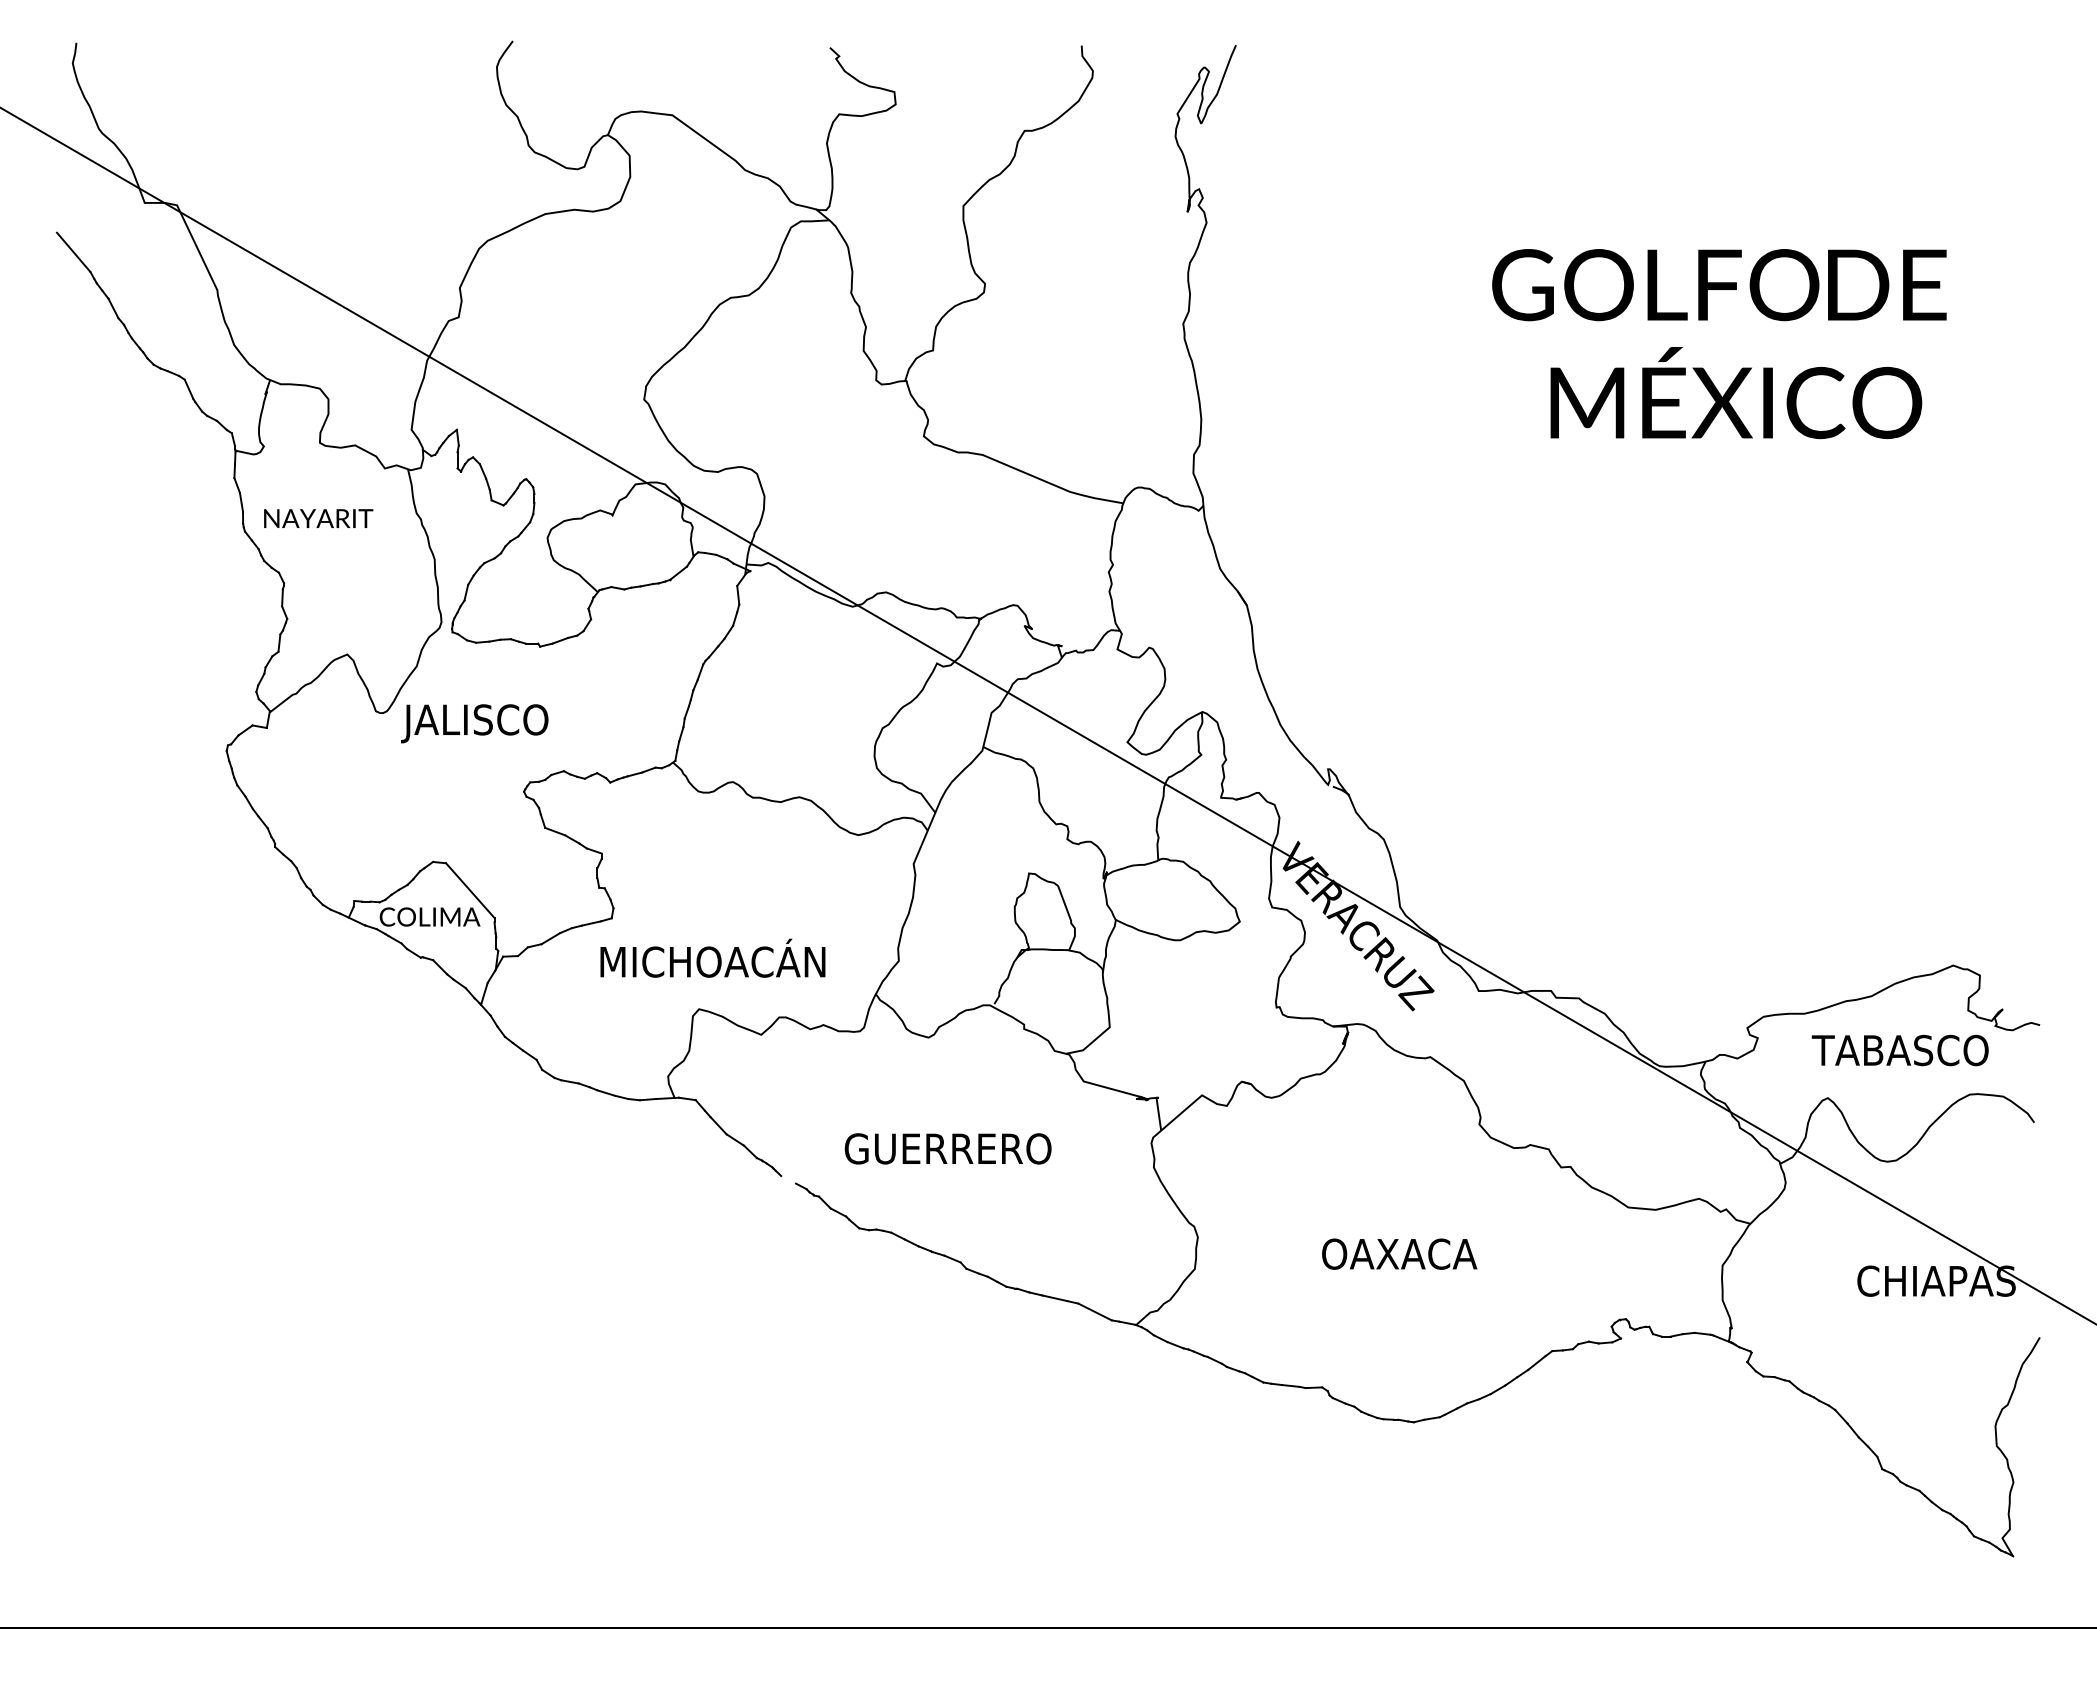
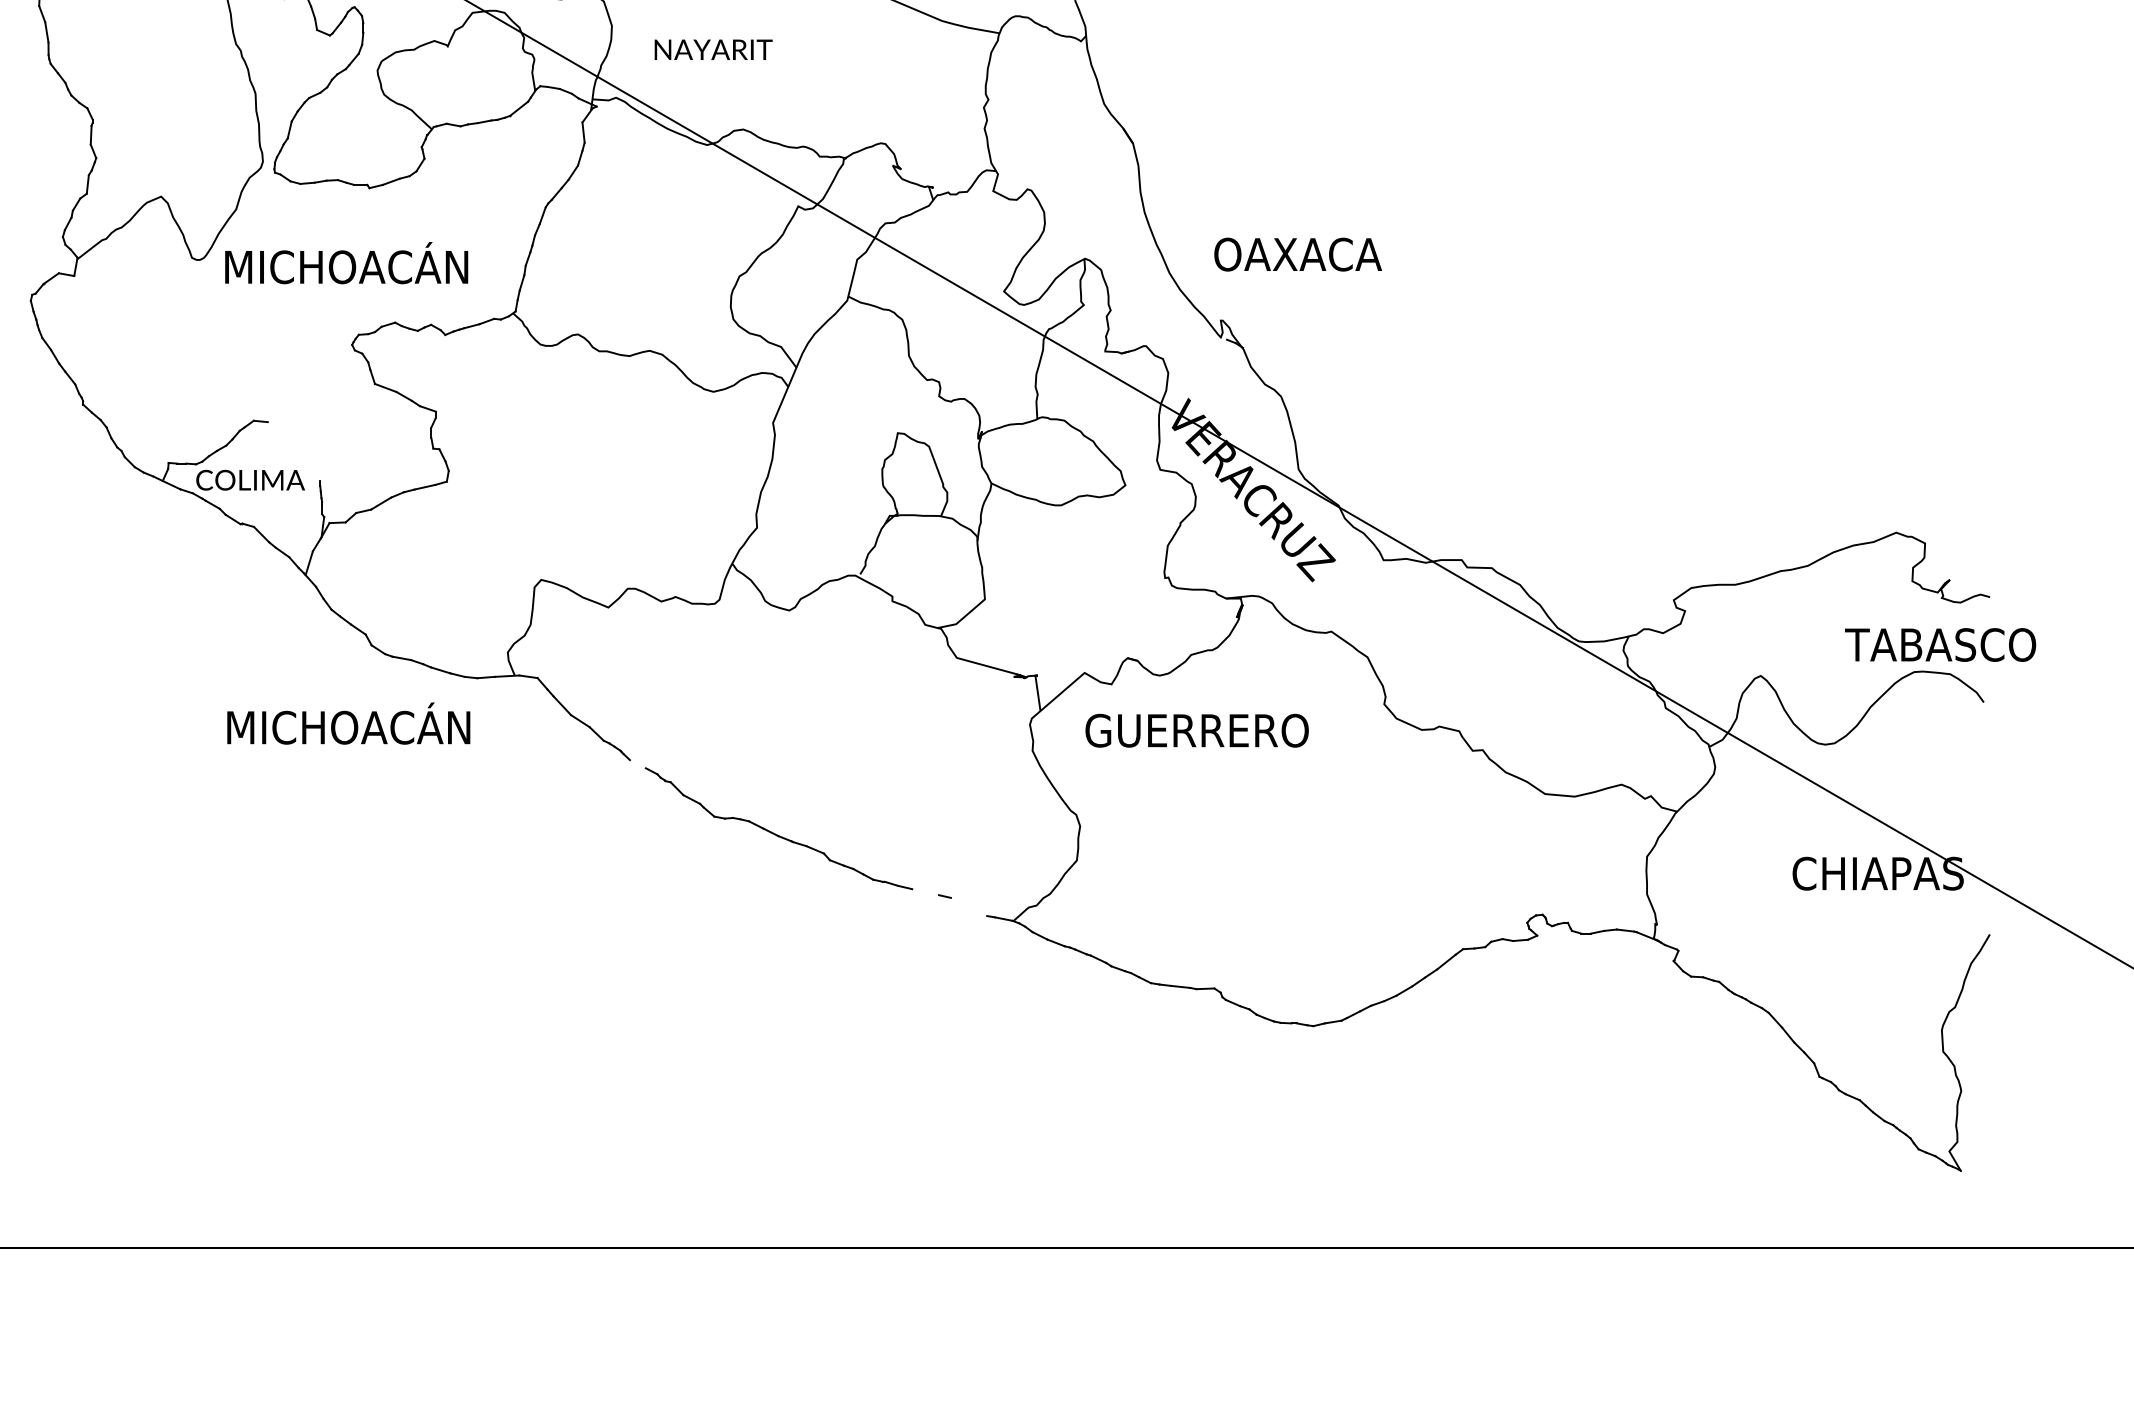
text: (318, 518) -> (713, 49), moved
text: (516, 719) -> (343, 266), JALISCO -> MICHOACÁN
line: (470, 890) -> (294, 451), removed
text: (712, 957) -> (348, 722), moved
text: (1899, 1050) -> (1939, 644), moved
text: (947, 1148) -> (1196, 730), moved
text: (1399, 1253) -> (1297, 253), moved
line: (1054, 1298) -> (925, 892), removed
line: (1094, 1311) -> (968, 906), removed

